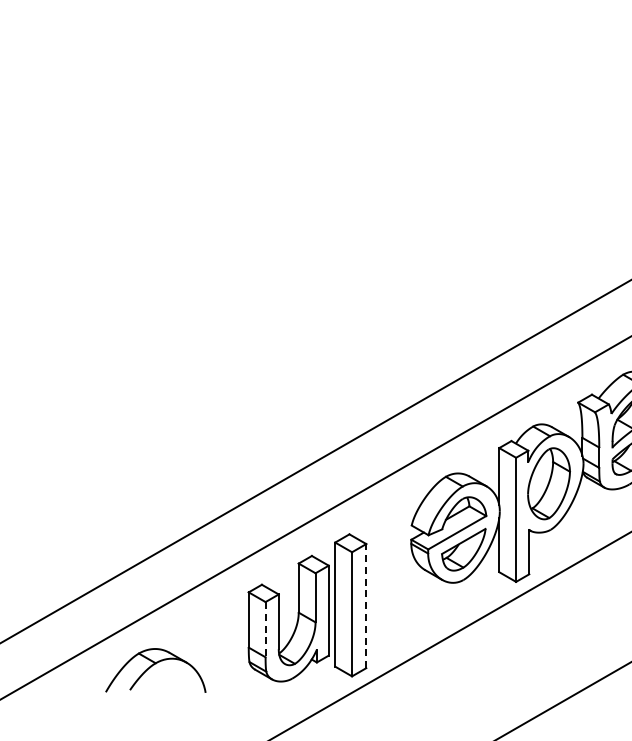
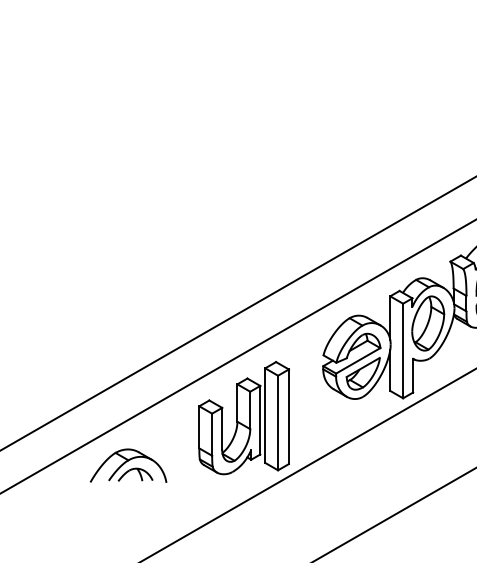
line: (366, 605) -> (289, 416), dashed -> solid
line: (265, 629) -> (212, 434), dashed -> solid
part: (165, 682) -> (135, 474), added

